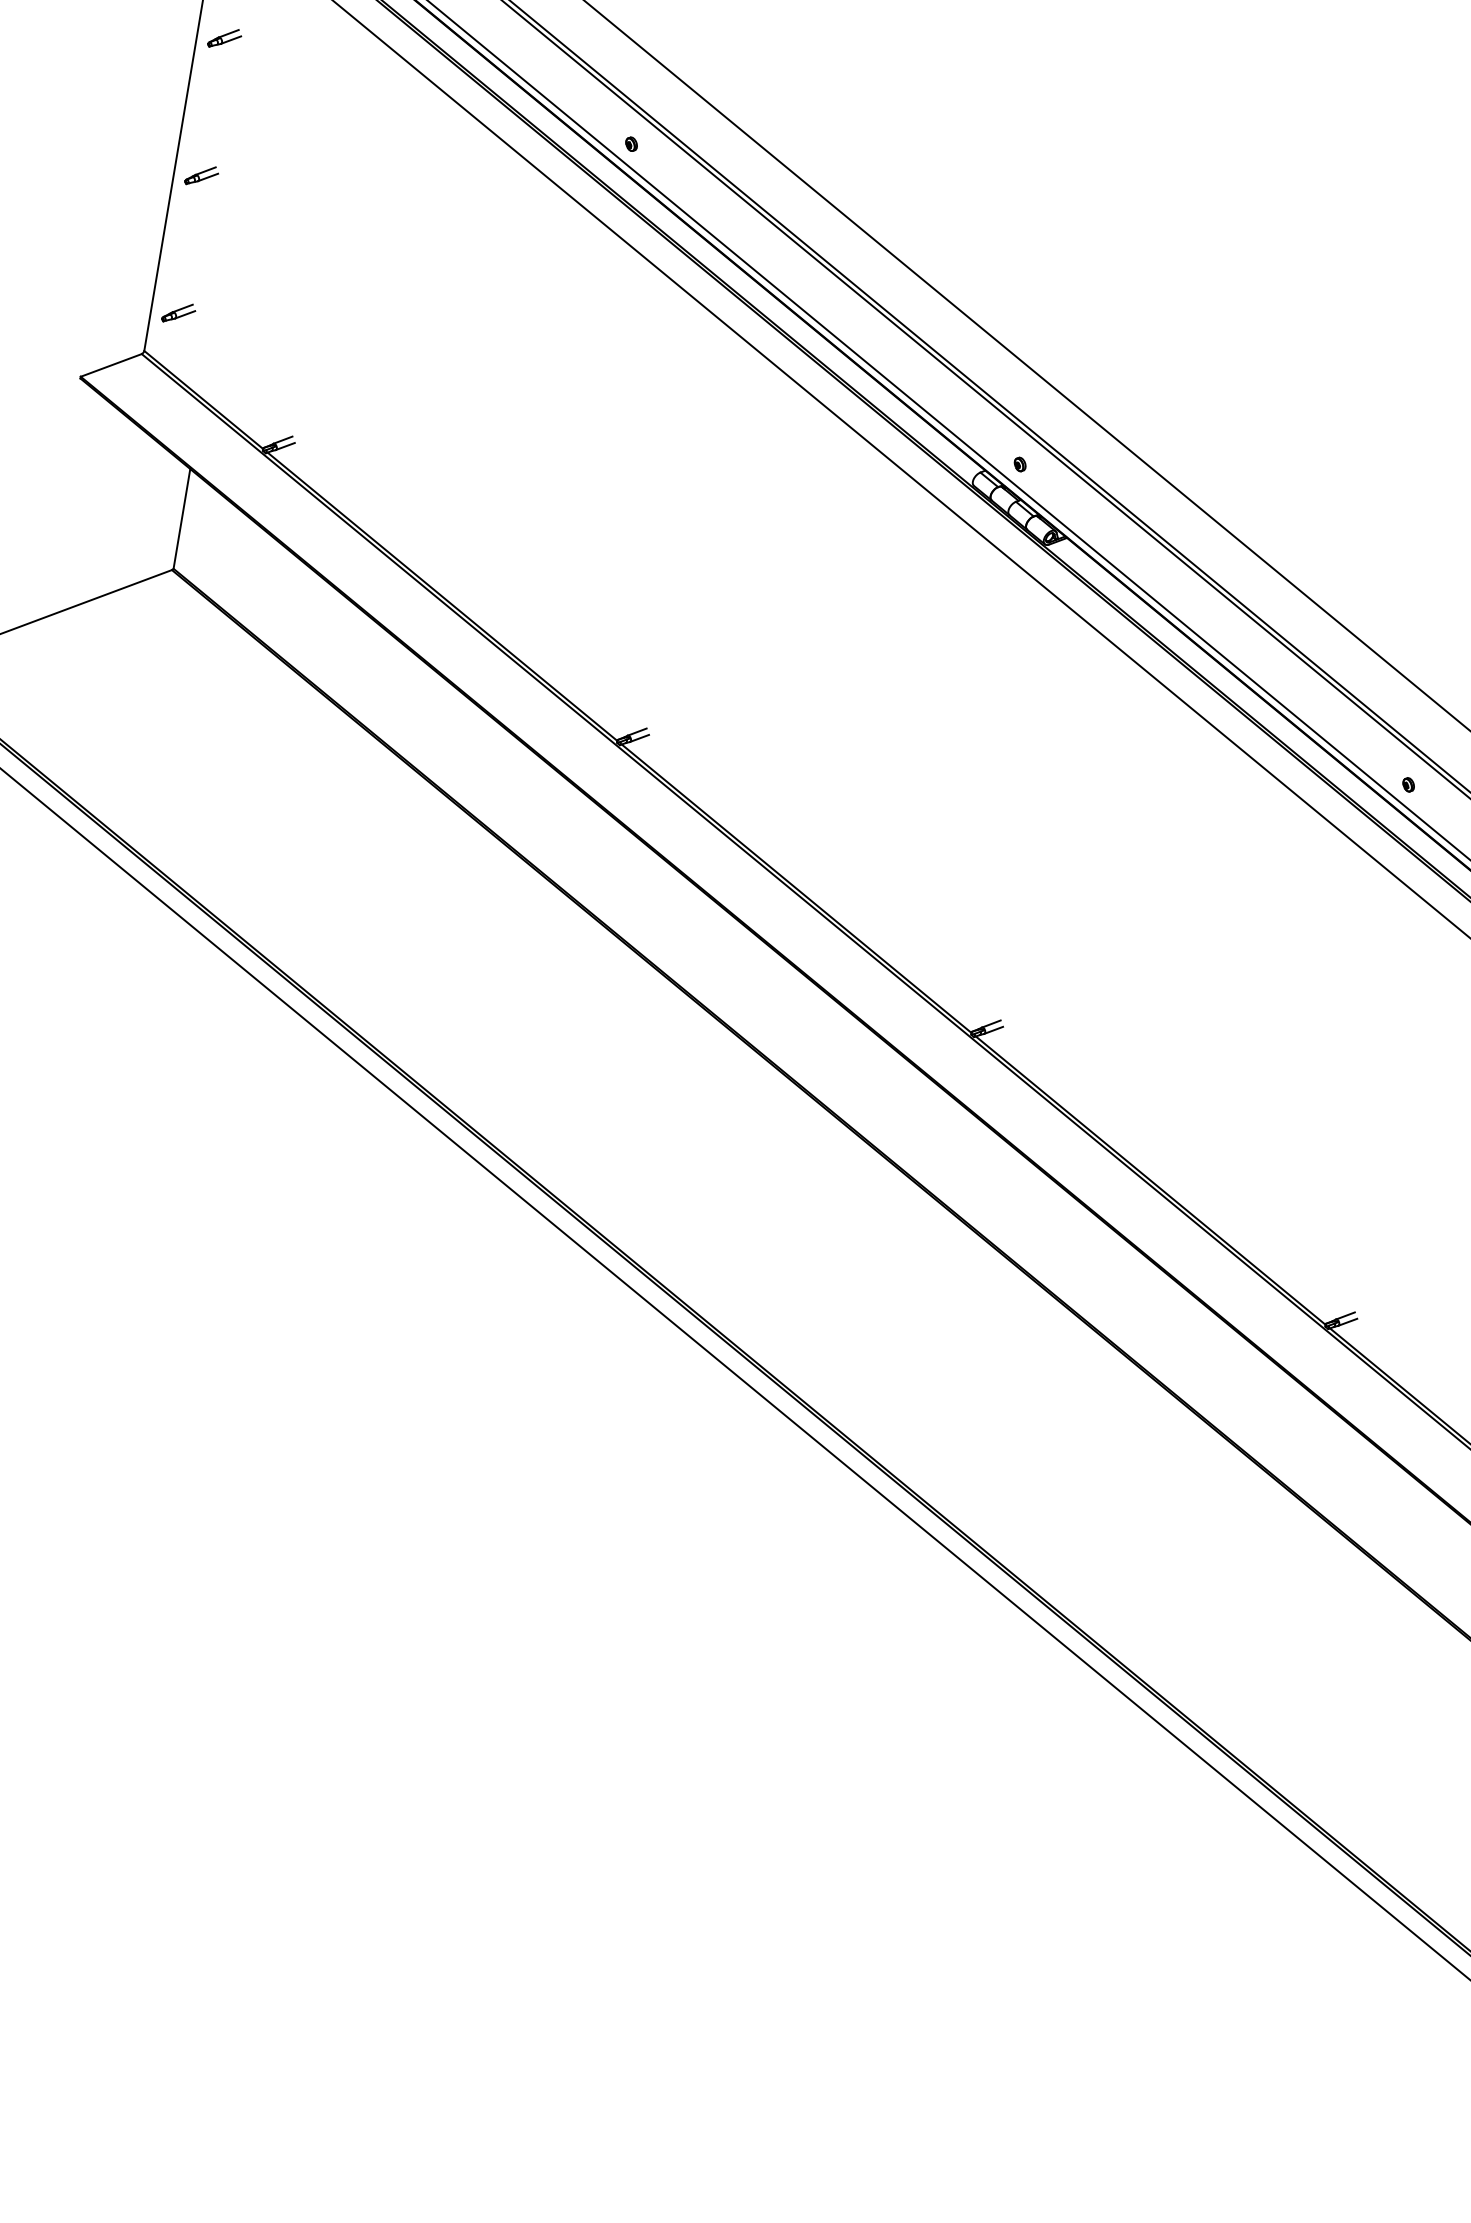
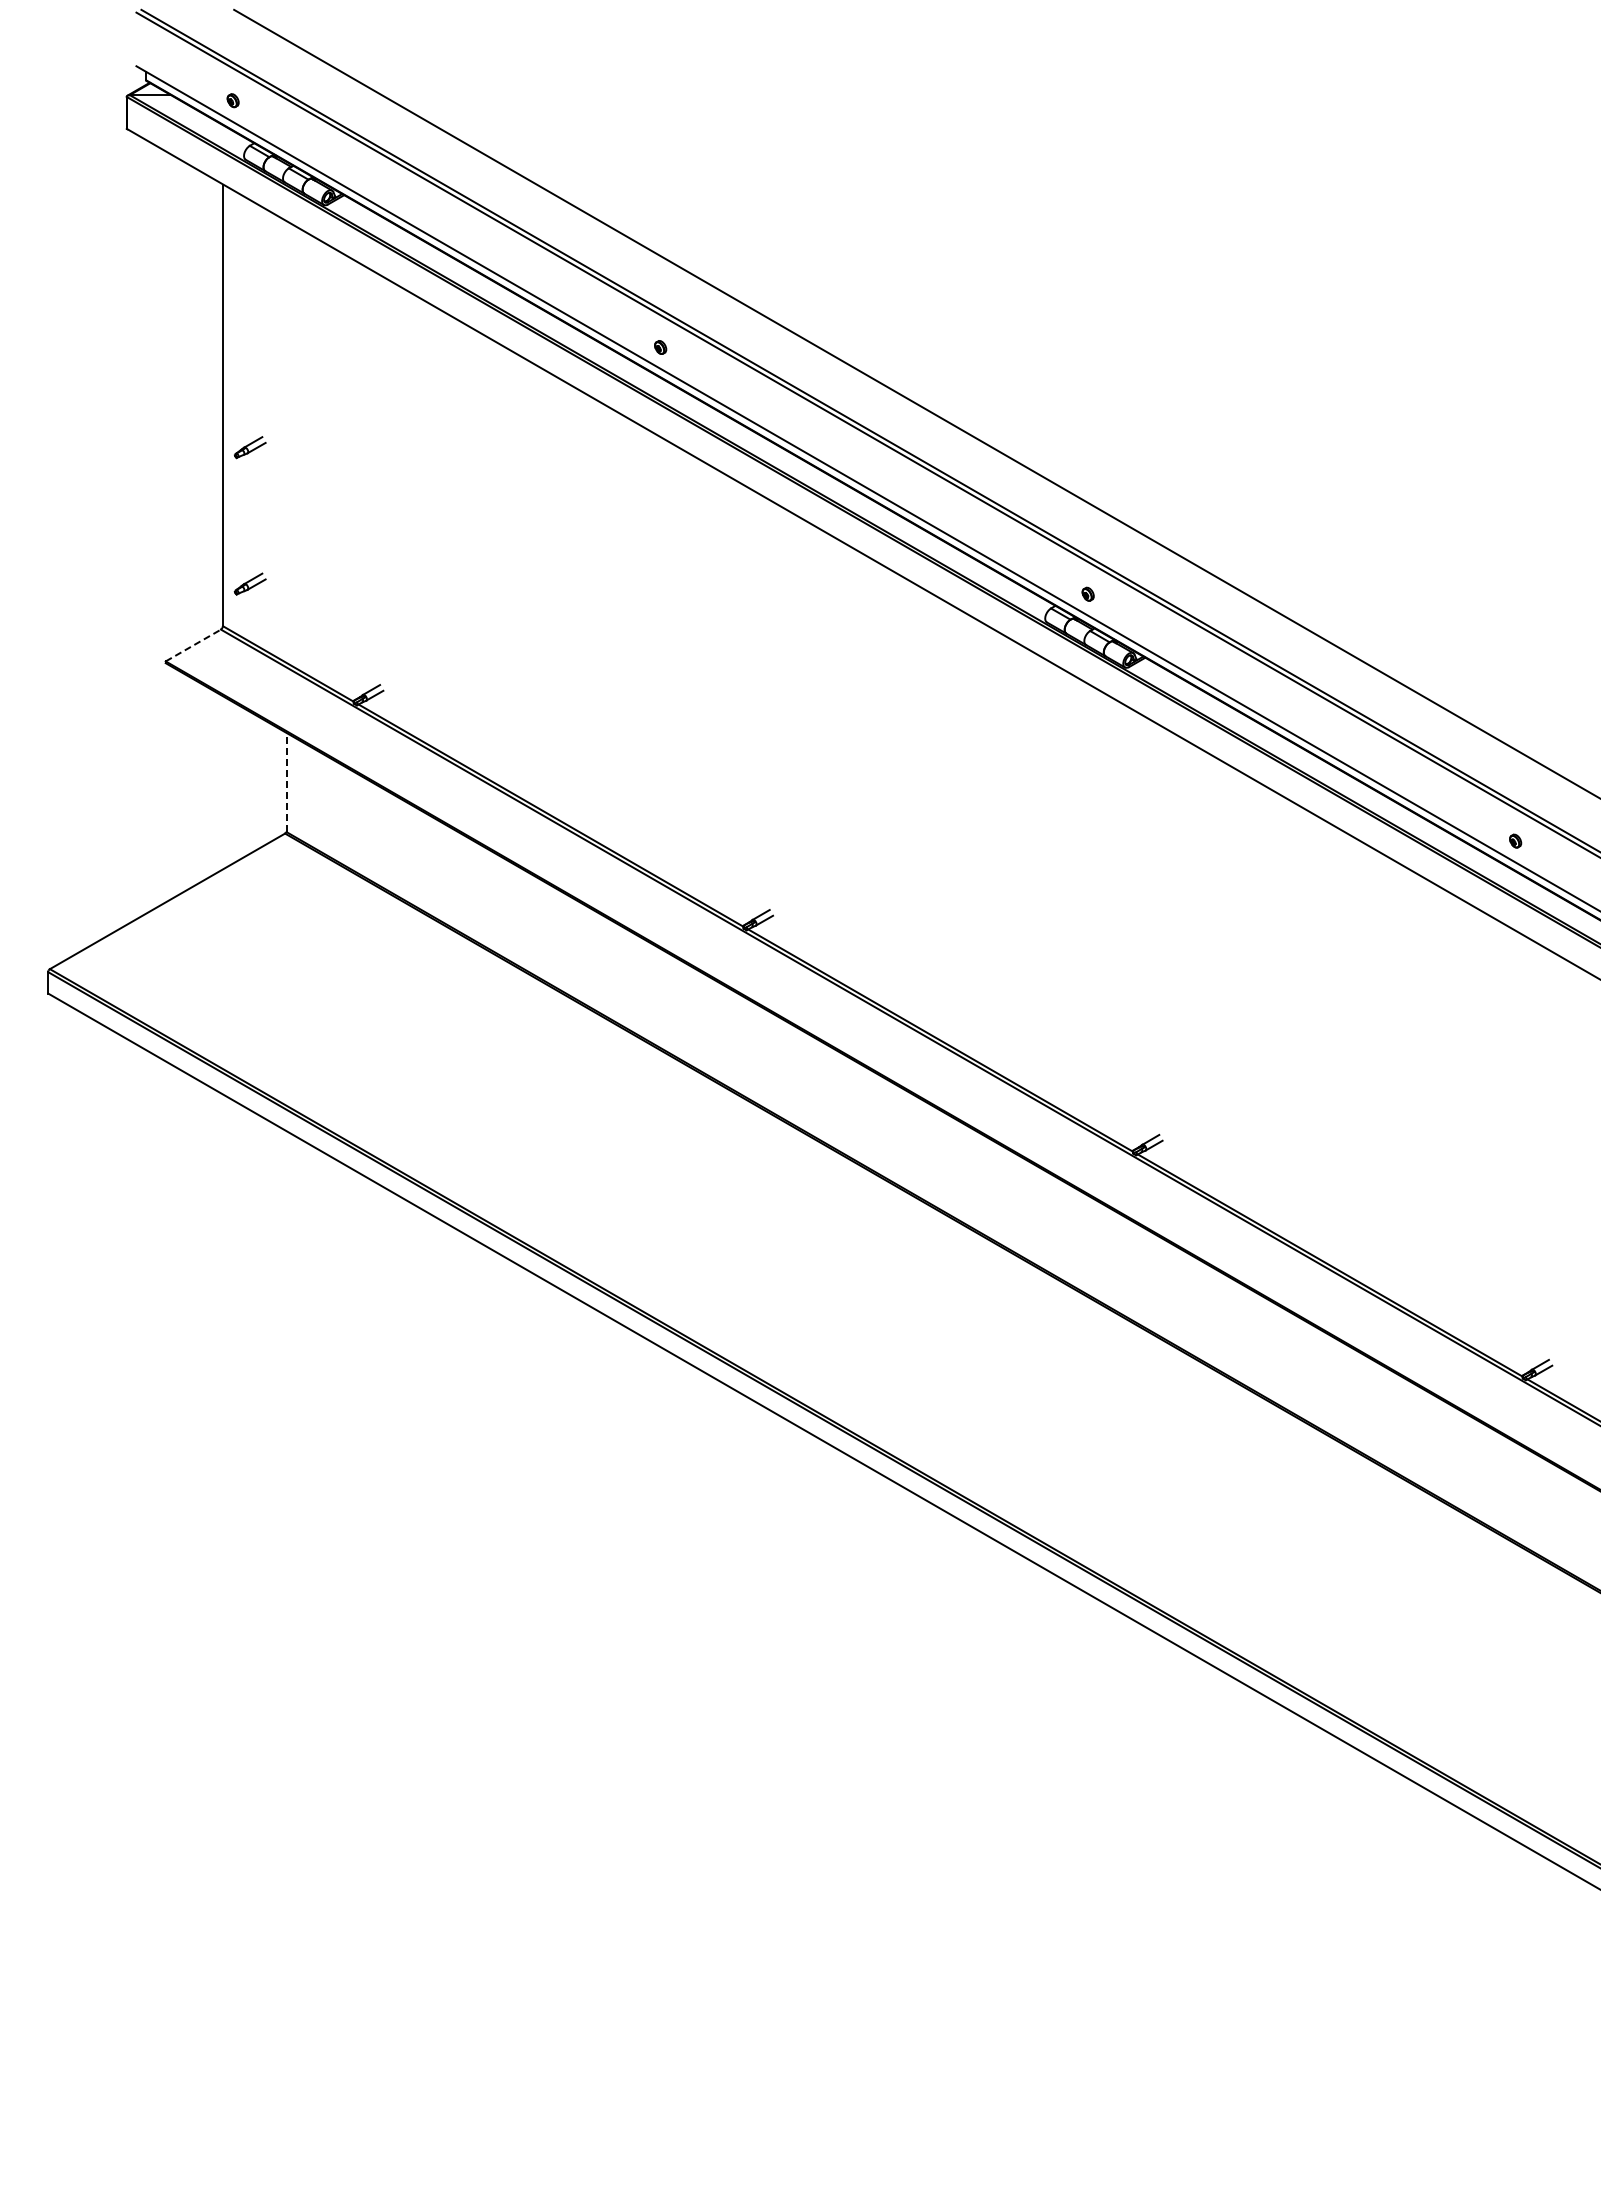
part: (224, 37) -> (249, 310), removed
line: (111, 365) -> (193, 645), solid -> dashed
line: (181, 518) -> (286, 782), solid -> dashed

